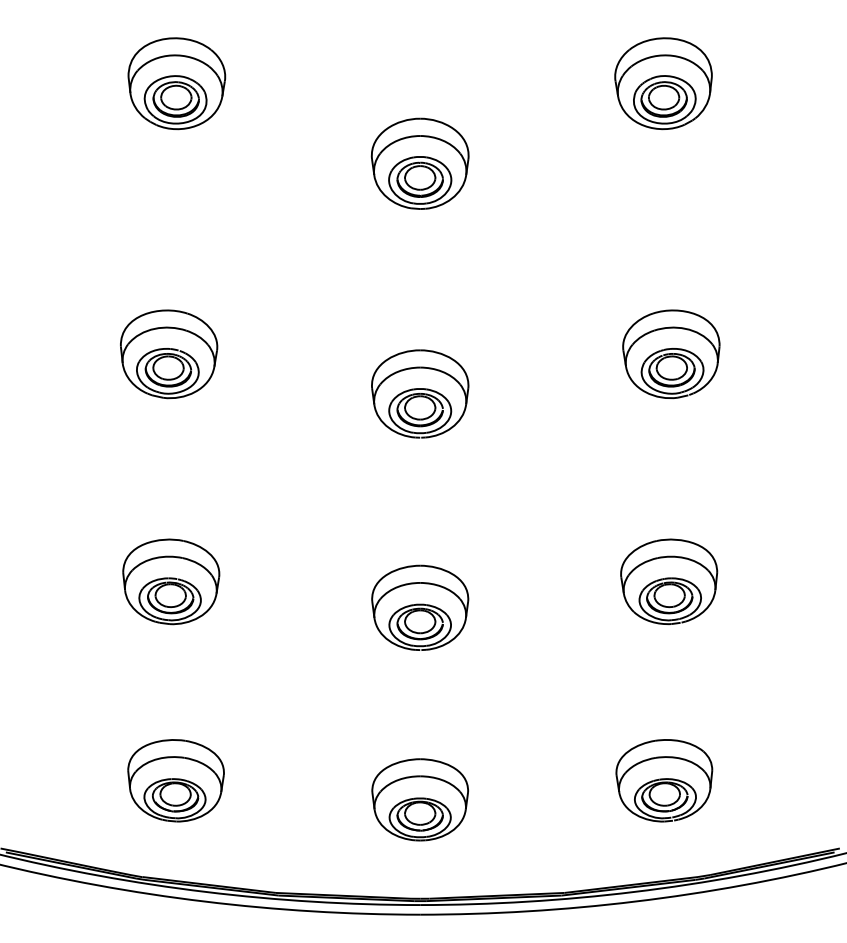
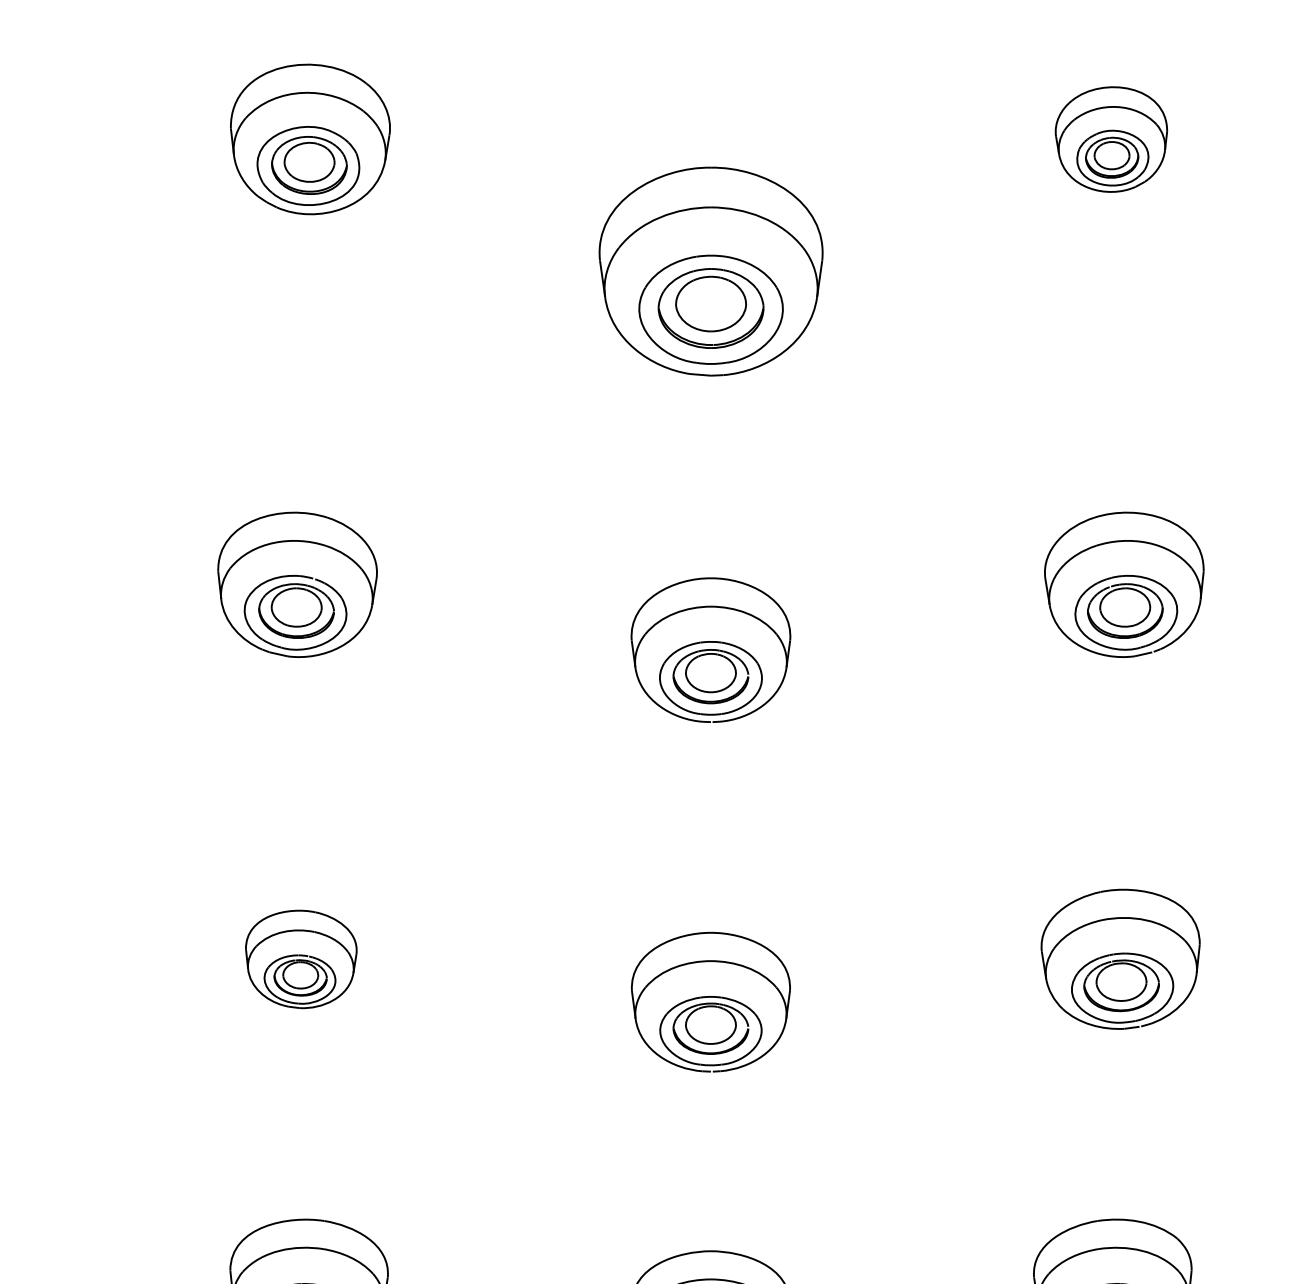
part: (663, 83) -> (1111, 139), size x0.7
part: (419, 163) -> (709, 270), size x1.4
part: (171, 581) -> (301, 958), size x0.7

